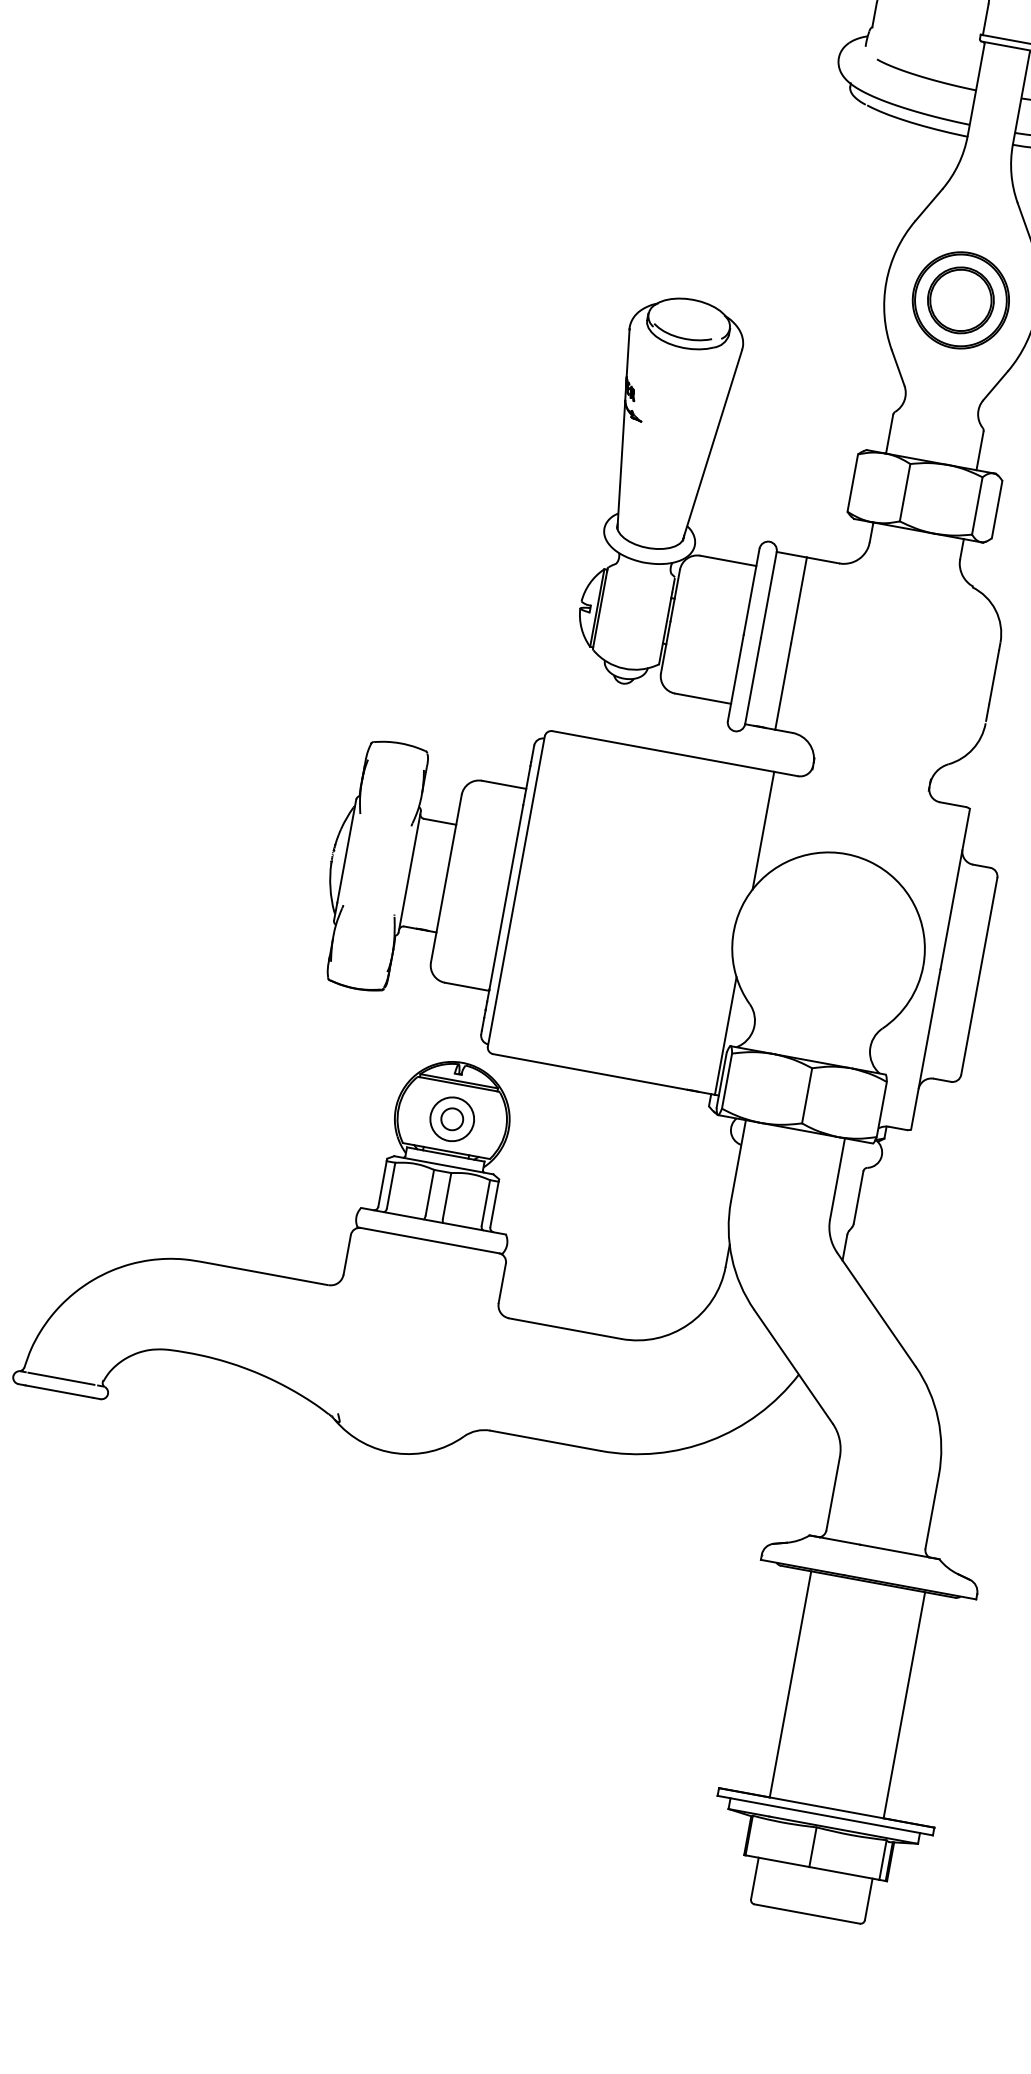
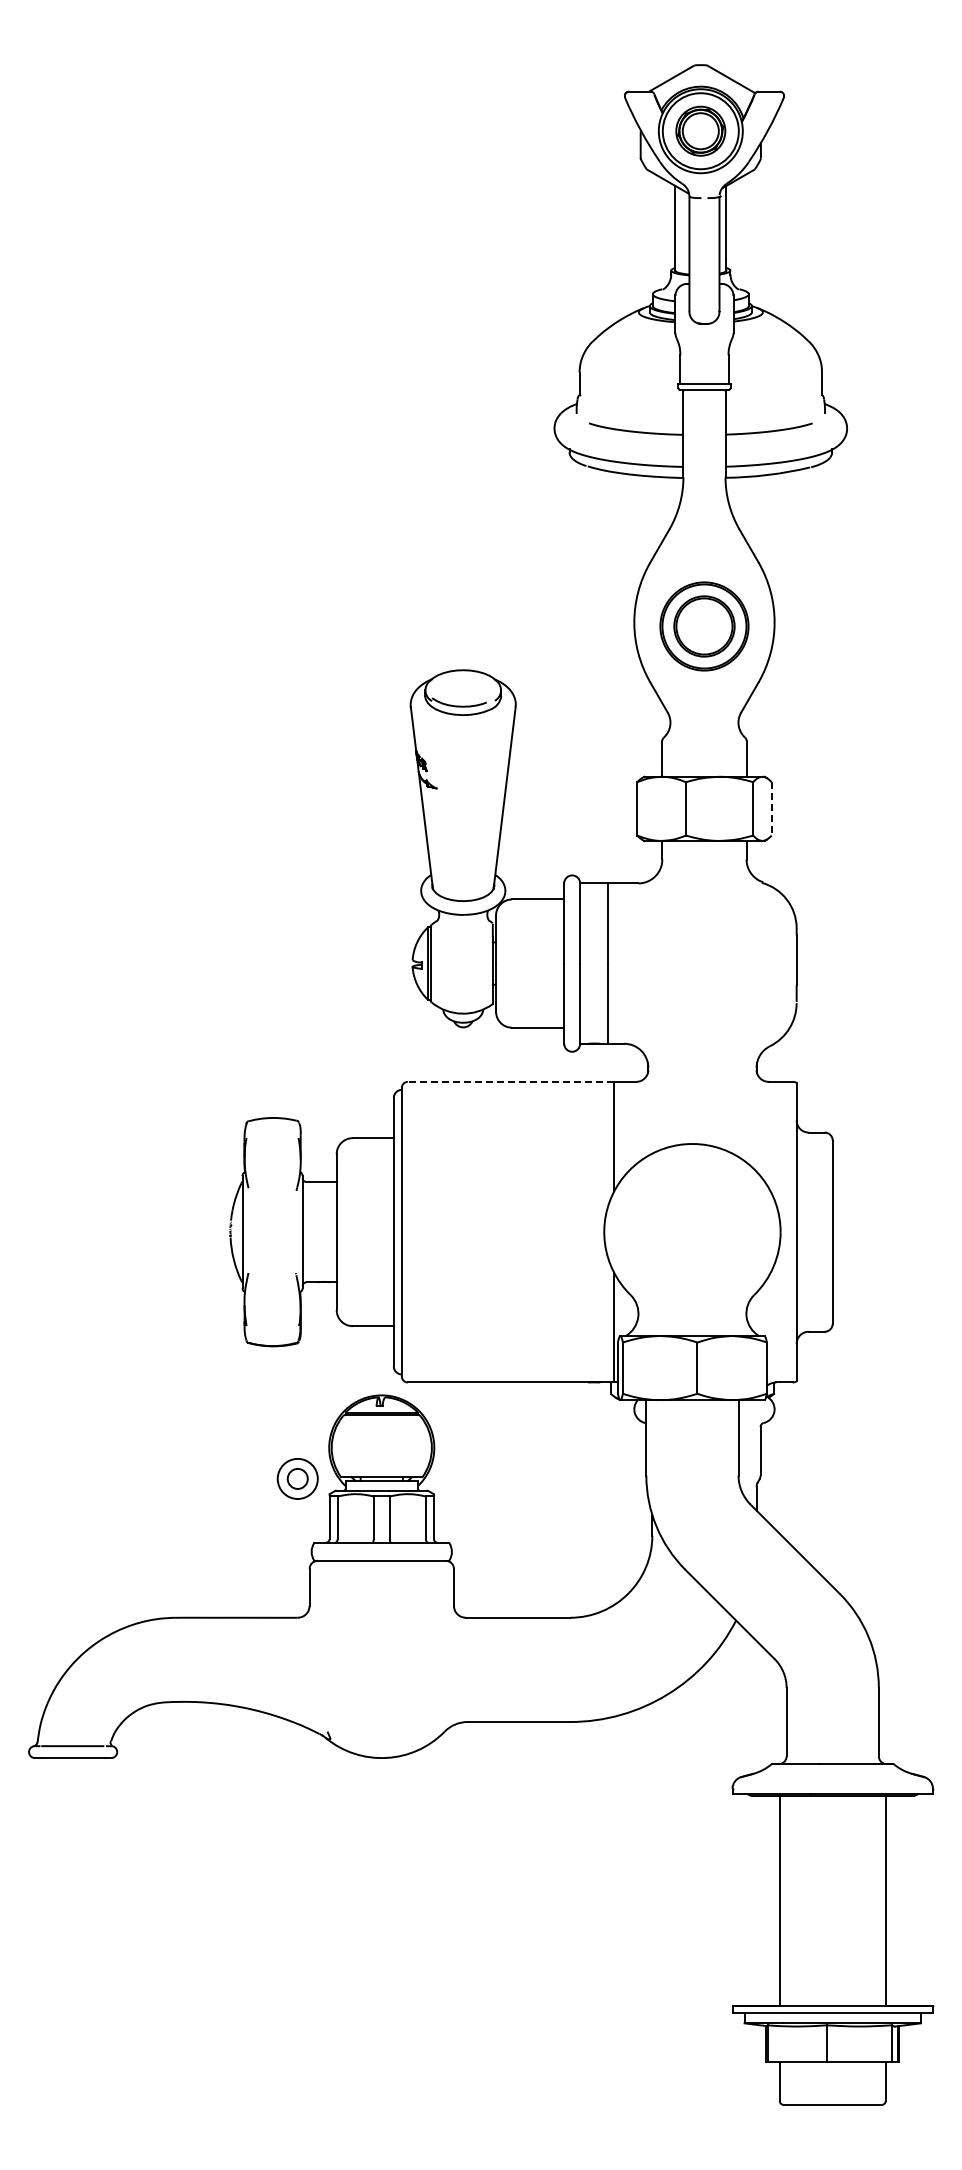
line: (997, 509) -> (771, 808), solid -> dashed
line: (662, 751) -> (510, 1081), solid -> dashed
part: (452, 1118) -> (297, 1478), moved

